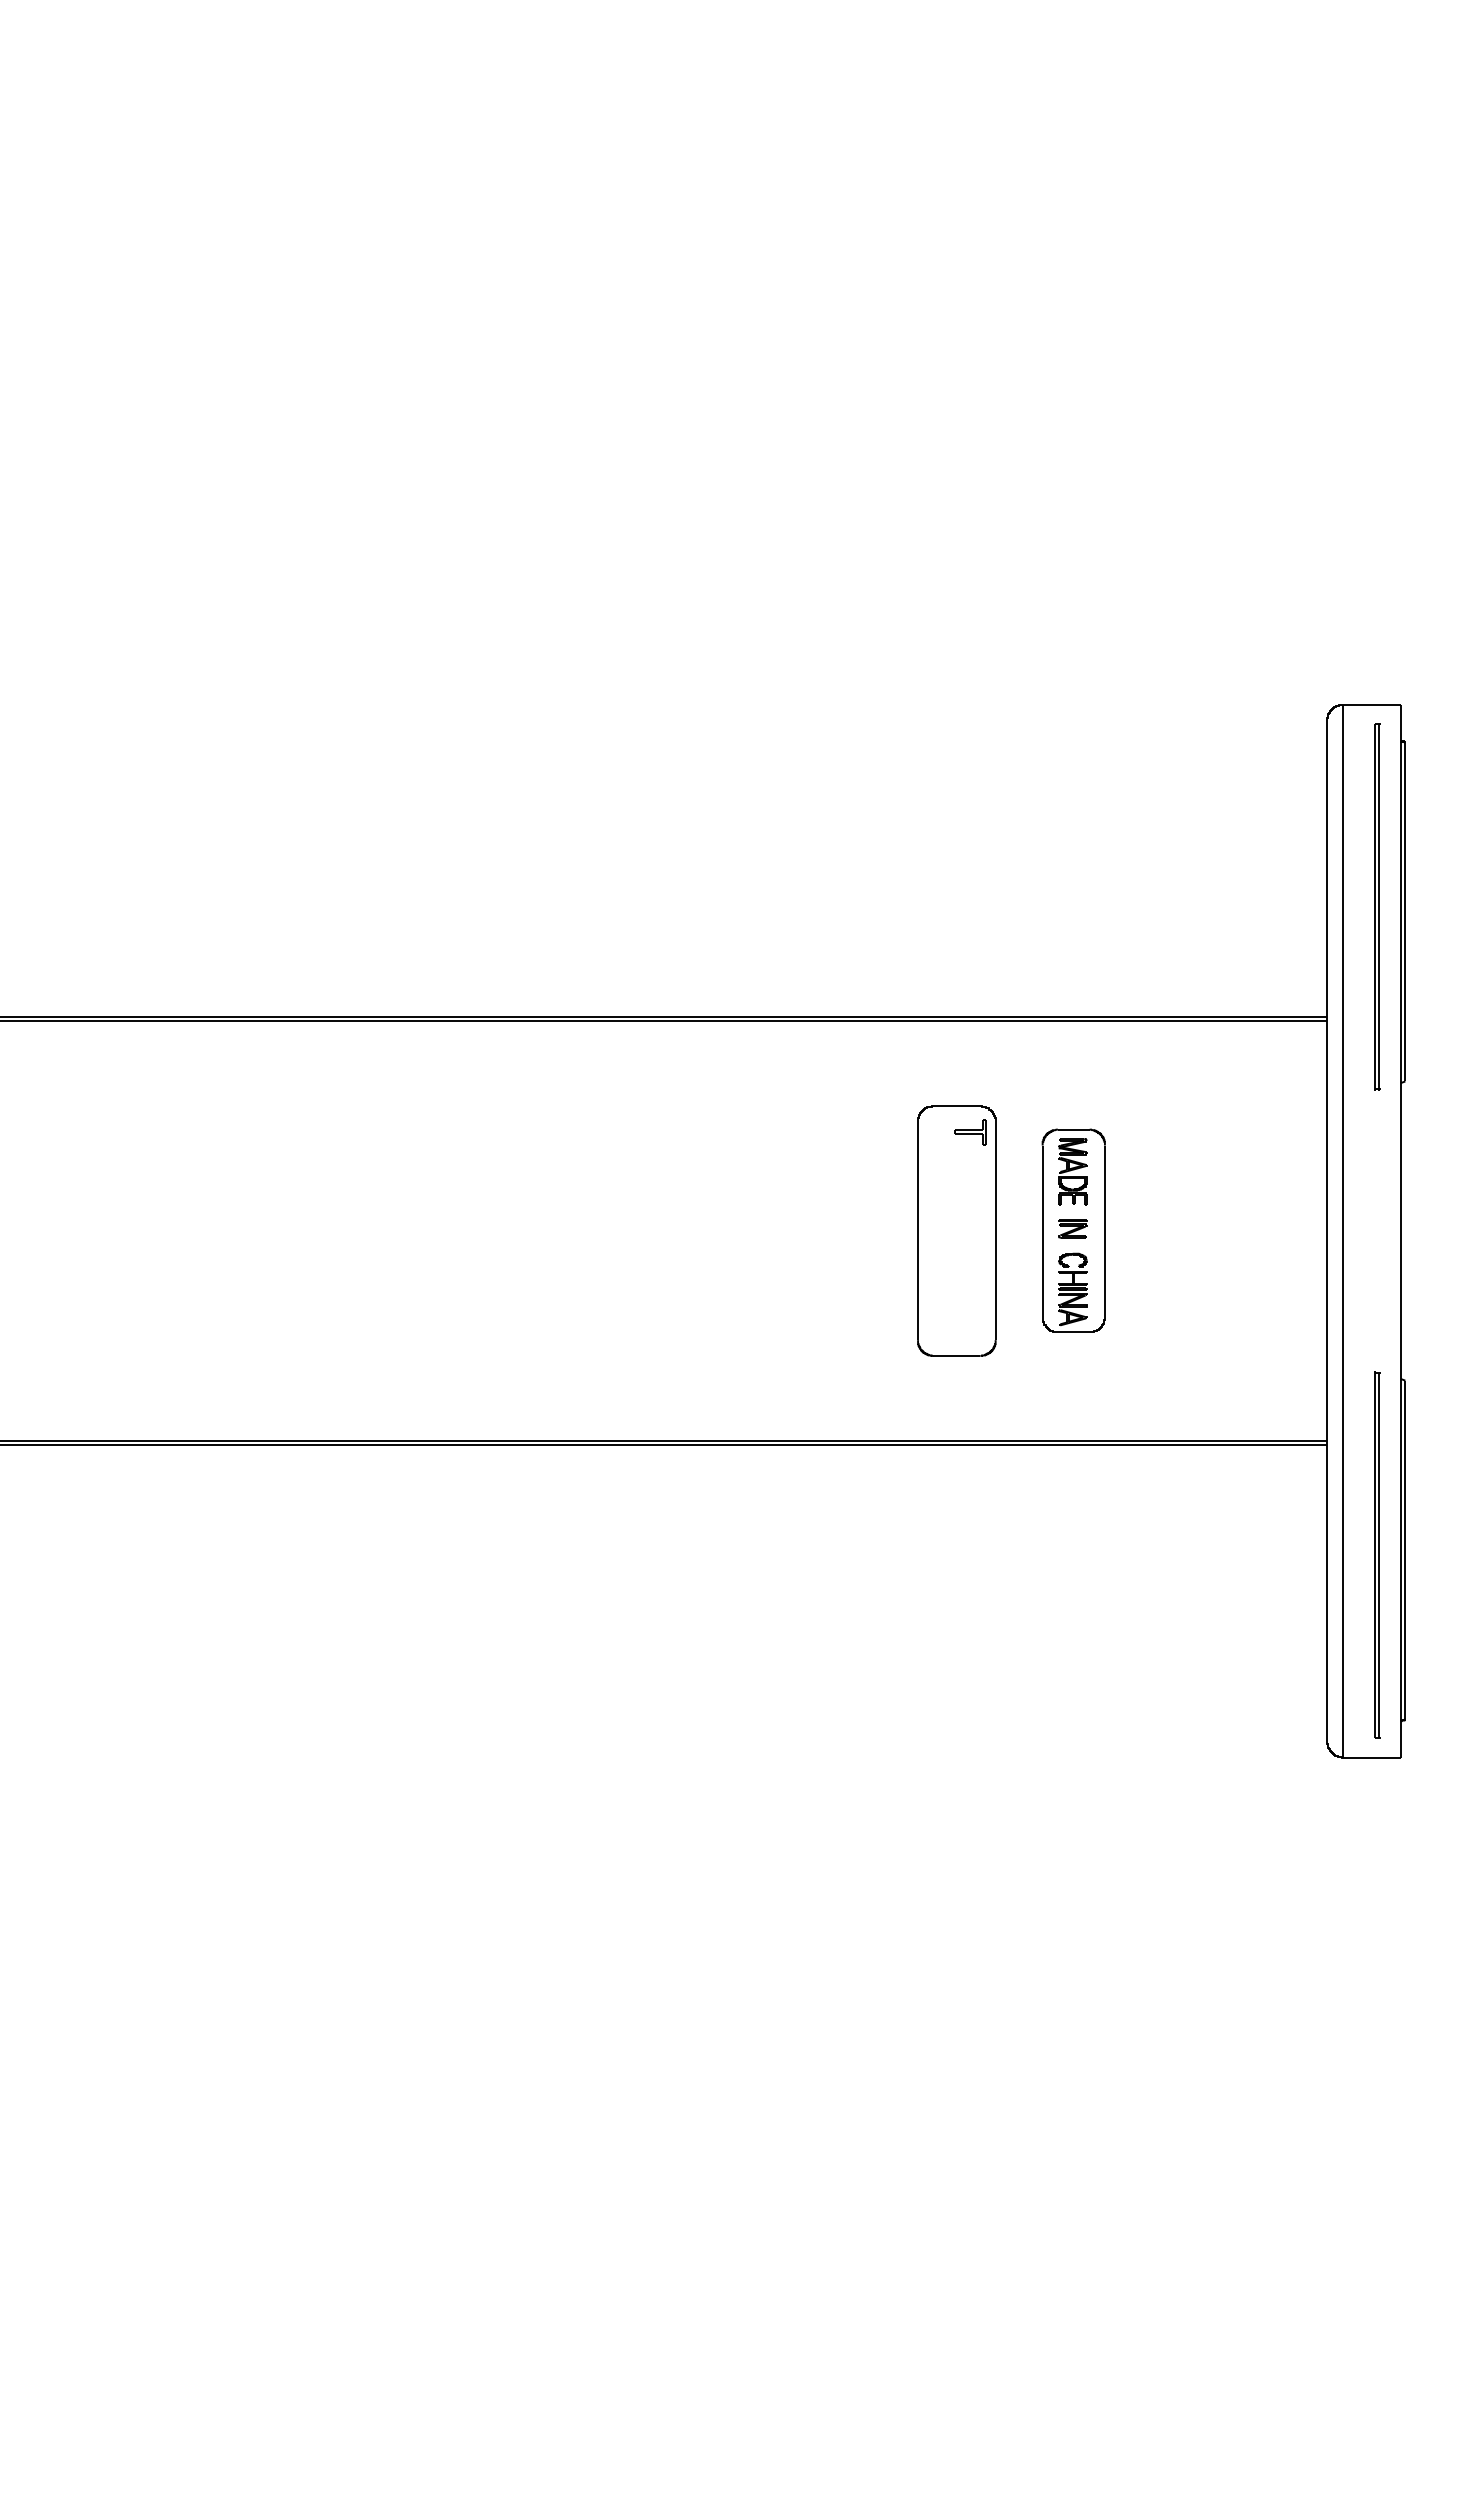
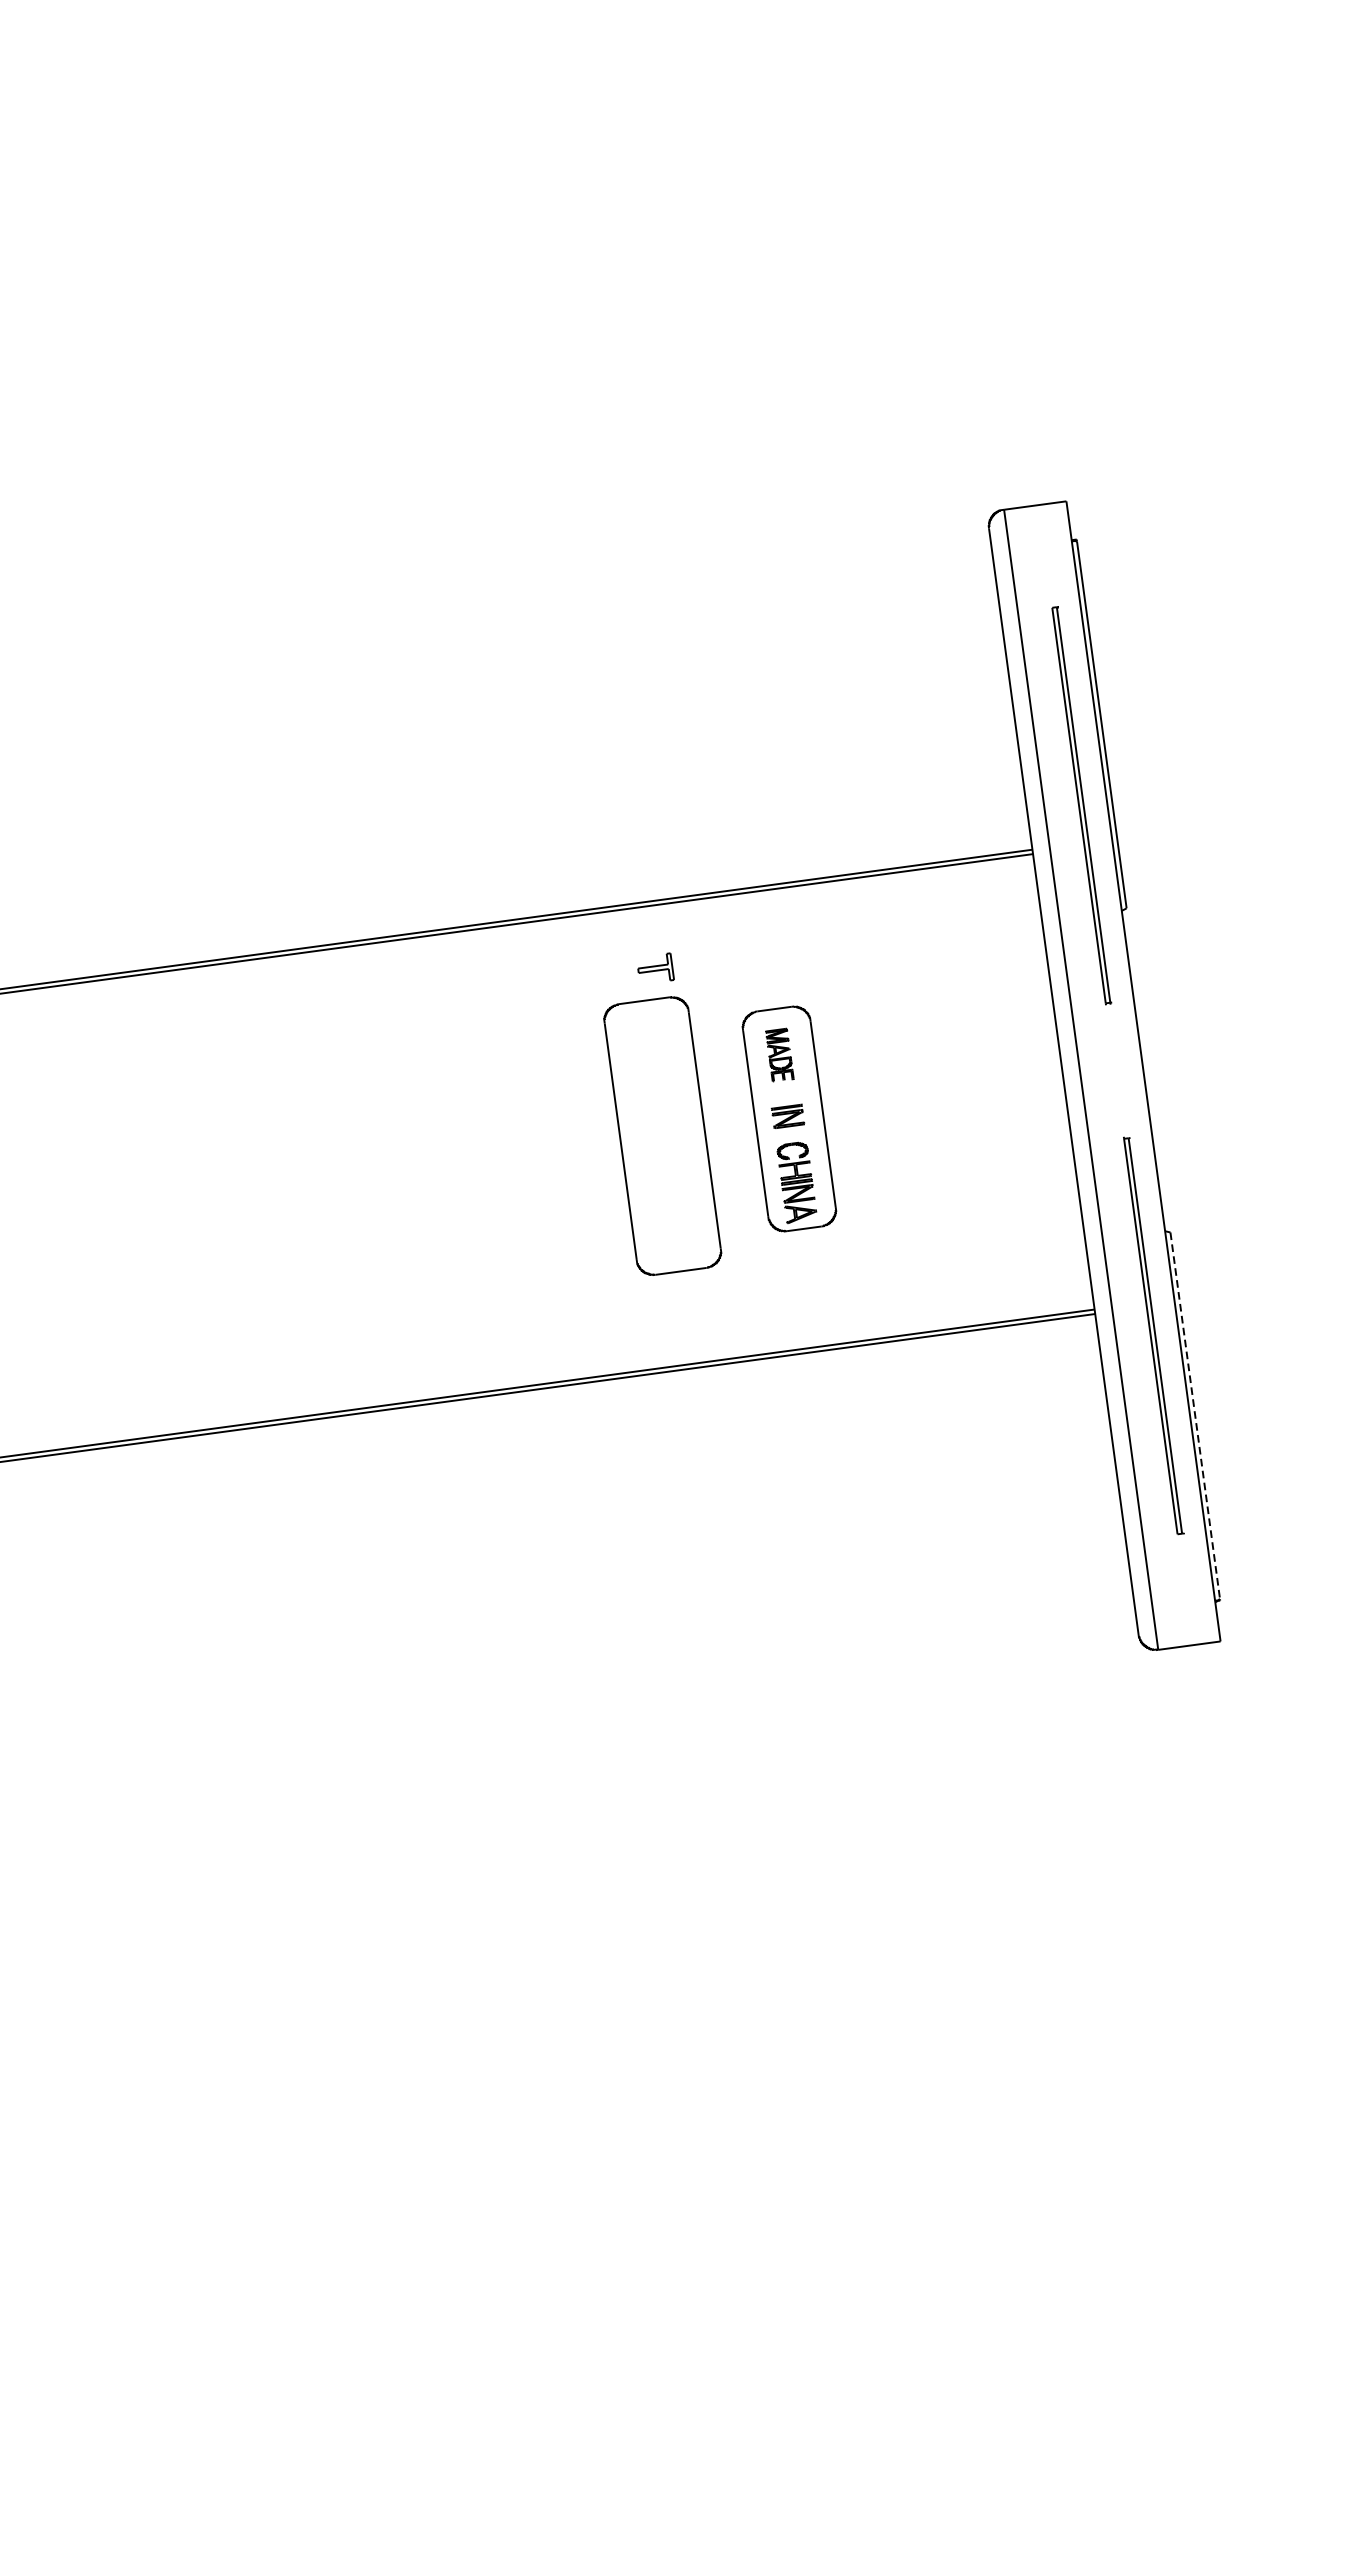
part: (1377, 906) -> (1081, 805), moved
part: (970, 1132) -> (655, 968), moved
part: (1072, 1171) -> (779, 1054), size x0.7
line: (1405, 1550) -> (1195, 1416), solid -> dashed
part: (1377, 1554) -> (1153, 1334), moved

